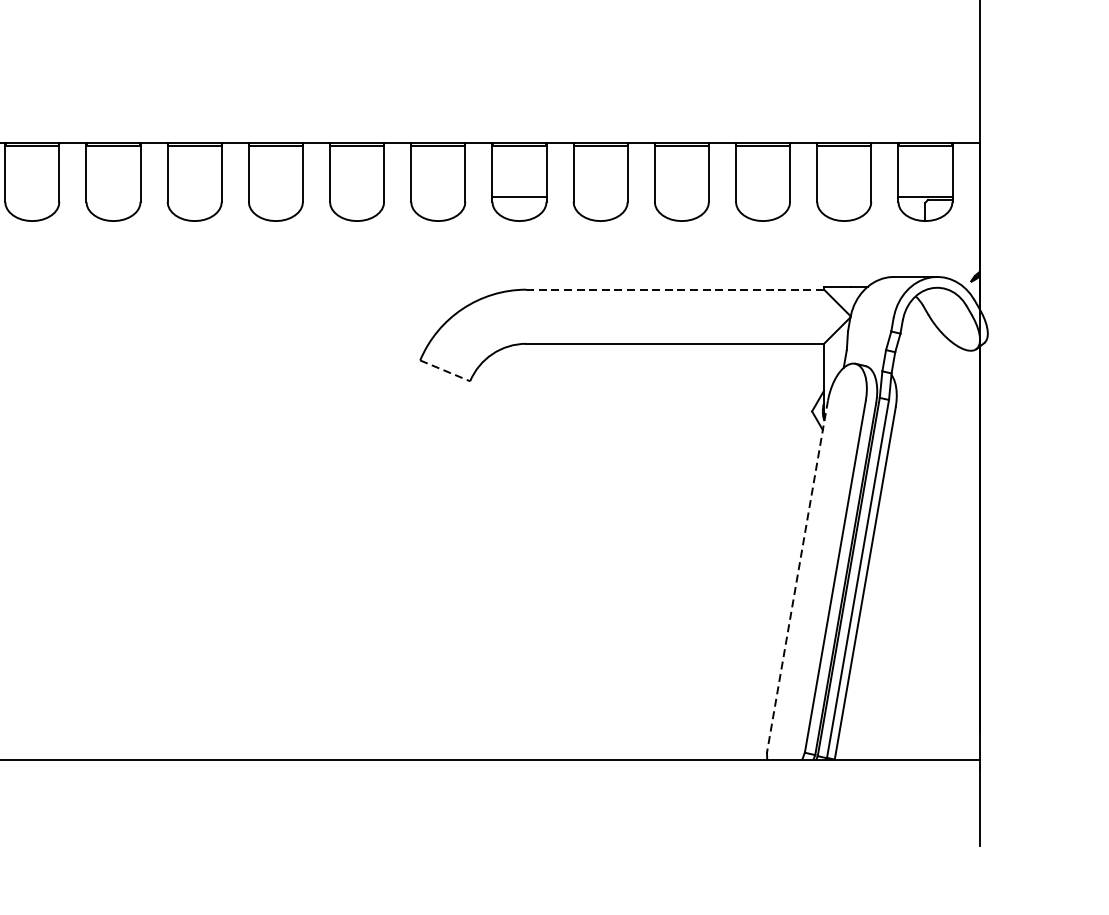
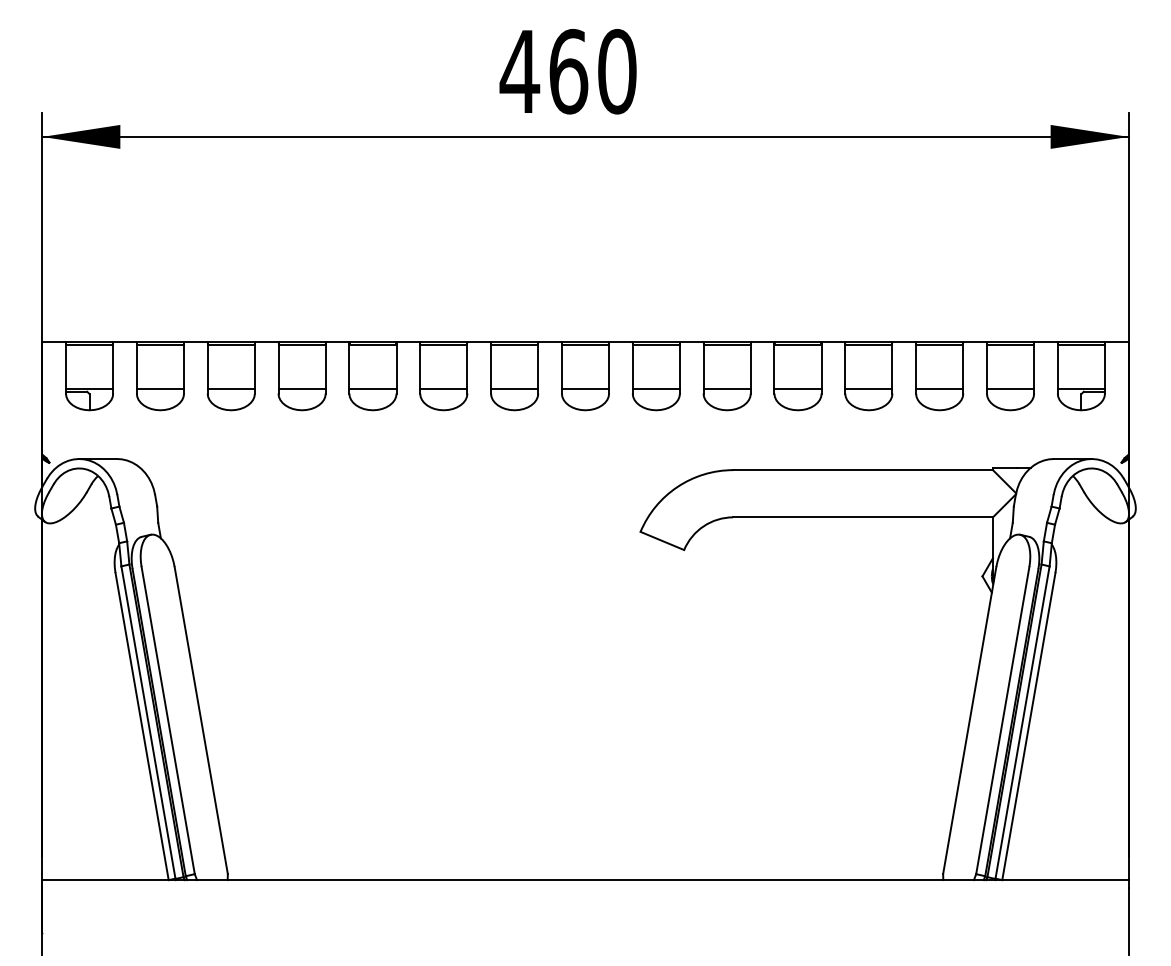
line: (31, 197) -> (301, 389), added
line: (112, 197) -> (372, 389), added
line: (194, 197) -> (443, 389), added
line: (275, 197) -> (514, 389), added
line: (357, 197) -> (585, 389), added
line: (437, 197) -> (655, 389), added
line: (600, 197) -> (797, 389), added
line: (681, 197) -> (868, 389), added
line: (762, 197) -> (939, 389), added
line: (844, 197) -> (1010, 389), added
line: (675, 290) -> (863, 470), dashed -> solid
line: (445, 370) -> (662, 540), dashed -> solid
line: (797, 576) -> (969, 720), dashed -> solid

